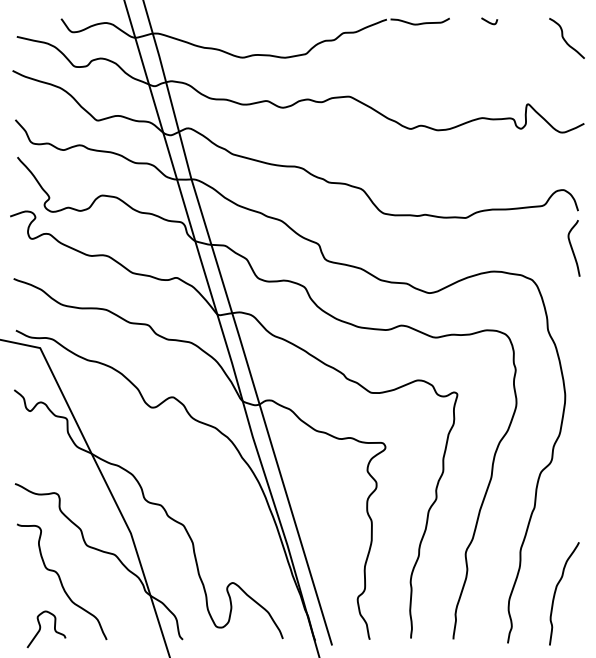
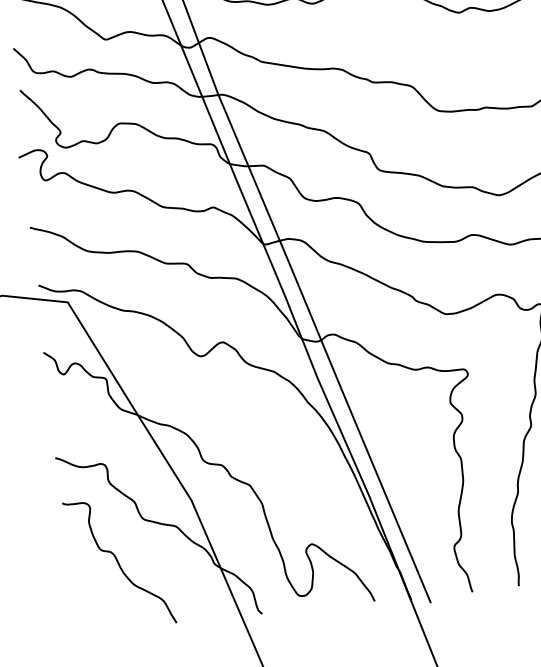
curve: (41, 627) -> (101, 616), removed

